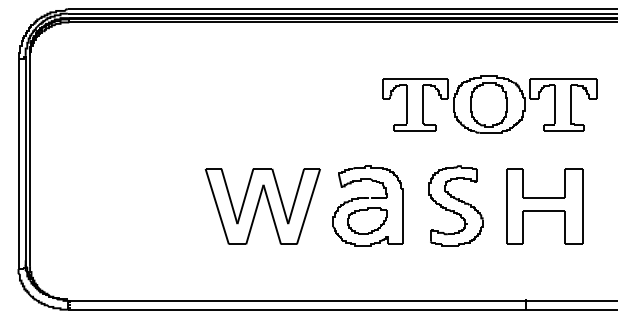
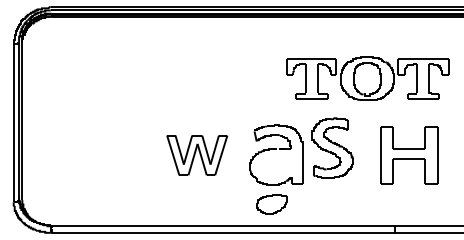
part: (455, 205) -> (332, 147), moved
part: (262, 206) -> (197, 155), size x0.7
part: (367, 220) -> (272, 204), moved

